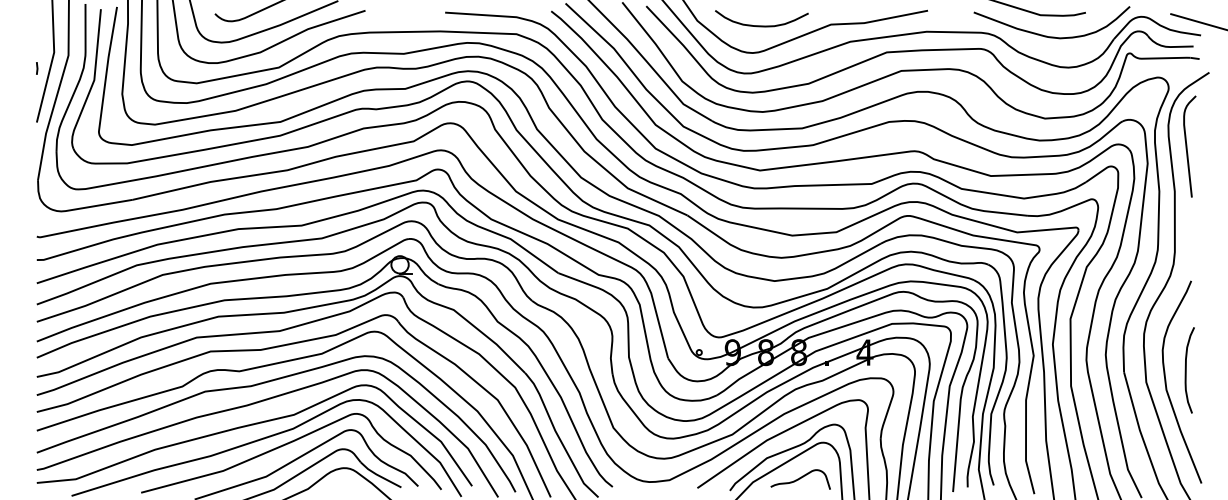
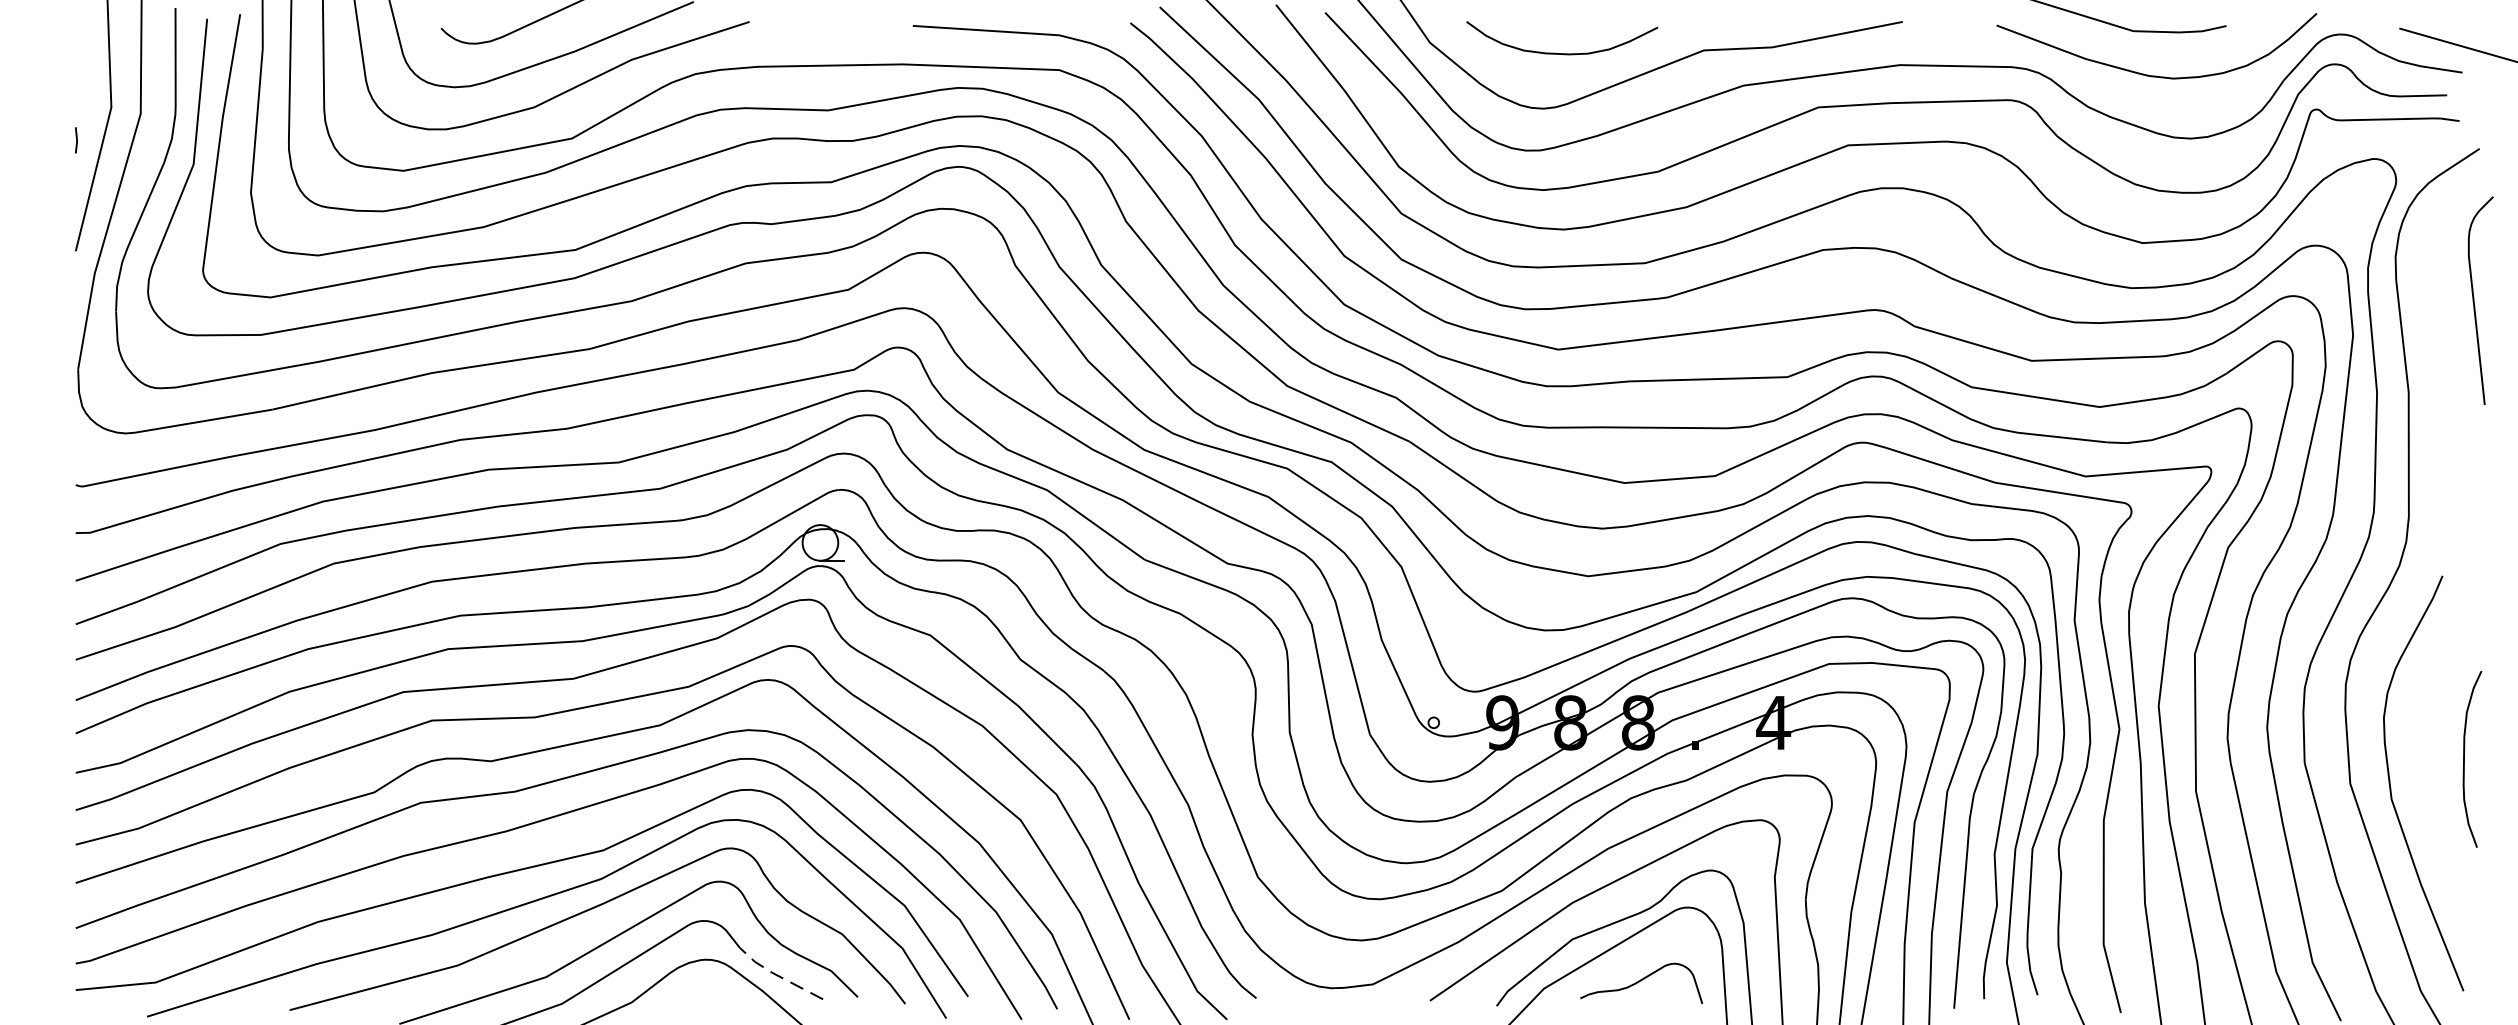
curve: (1187, 146) -> (2475, 300), moved
curve: (1186, 370) -> (2465, 759), moved
line: (378, 475) -> (776, 974), solid -> dashed

